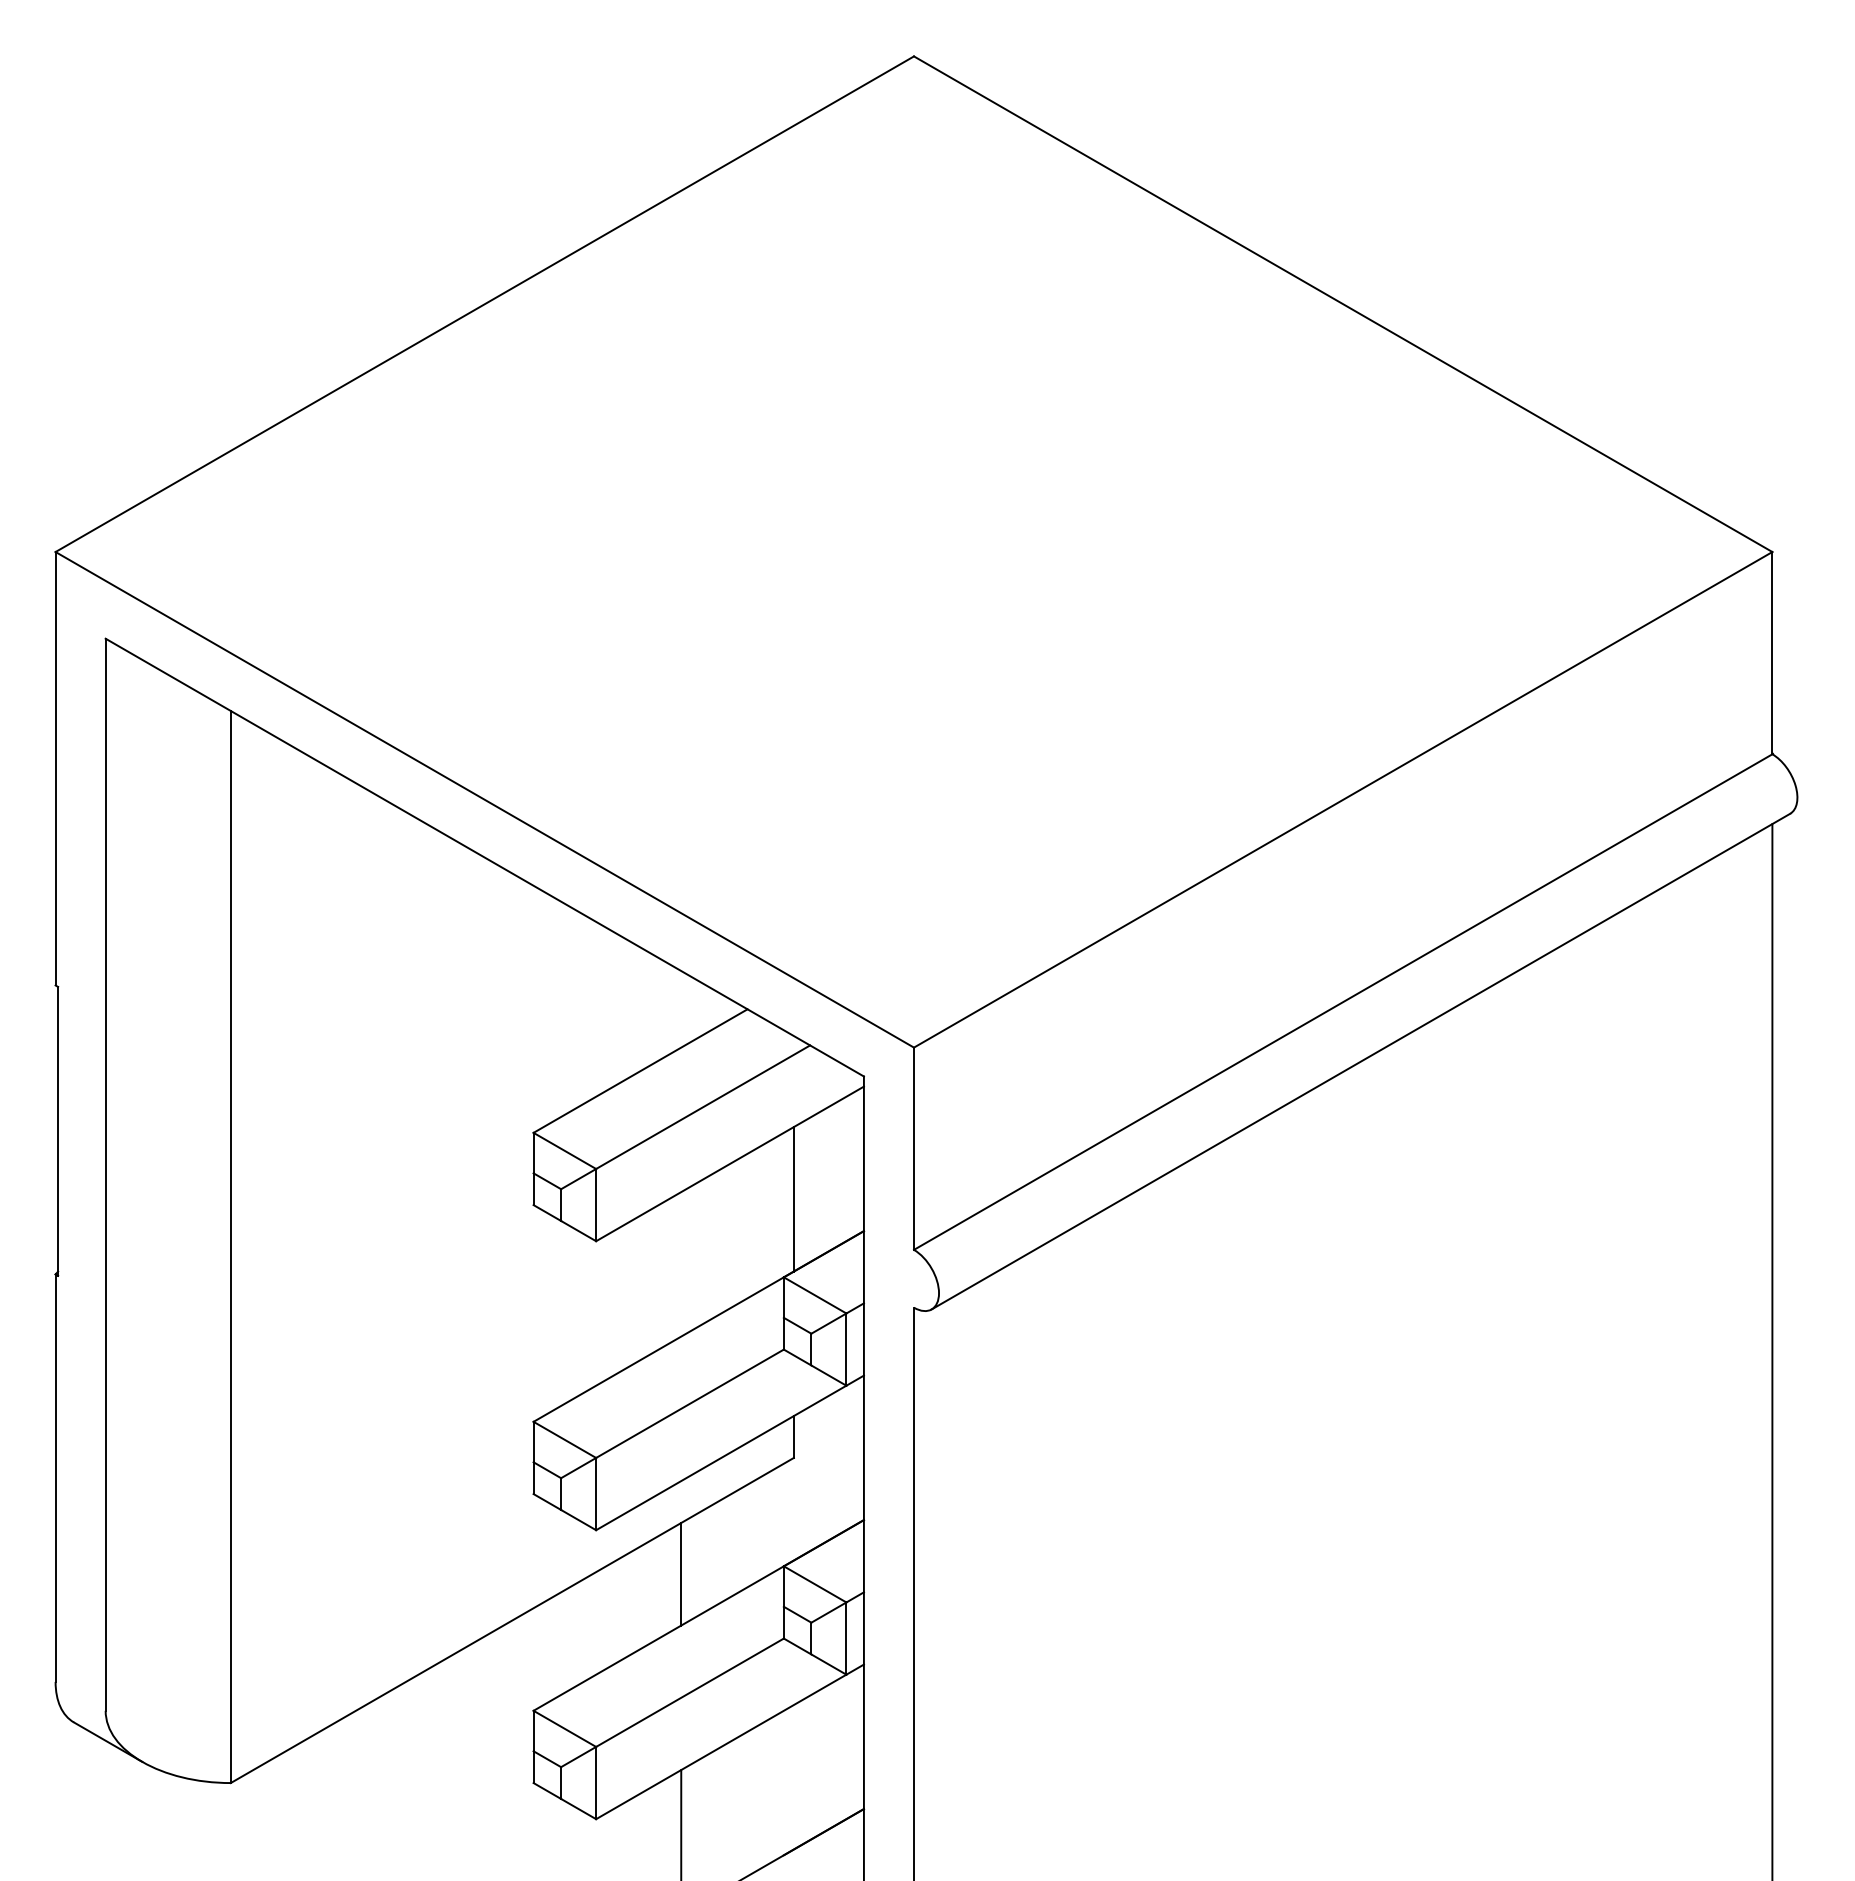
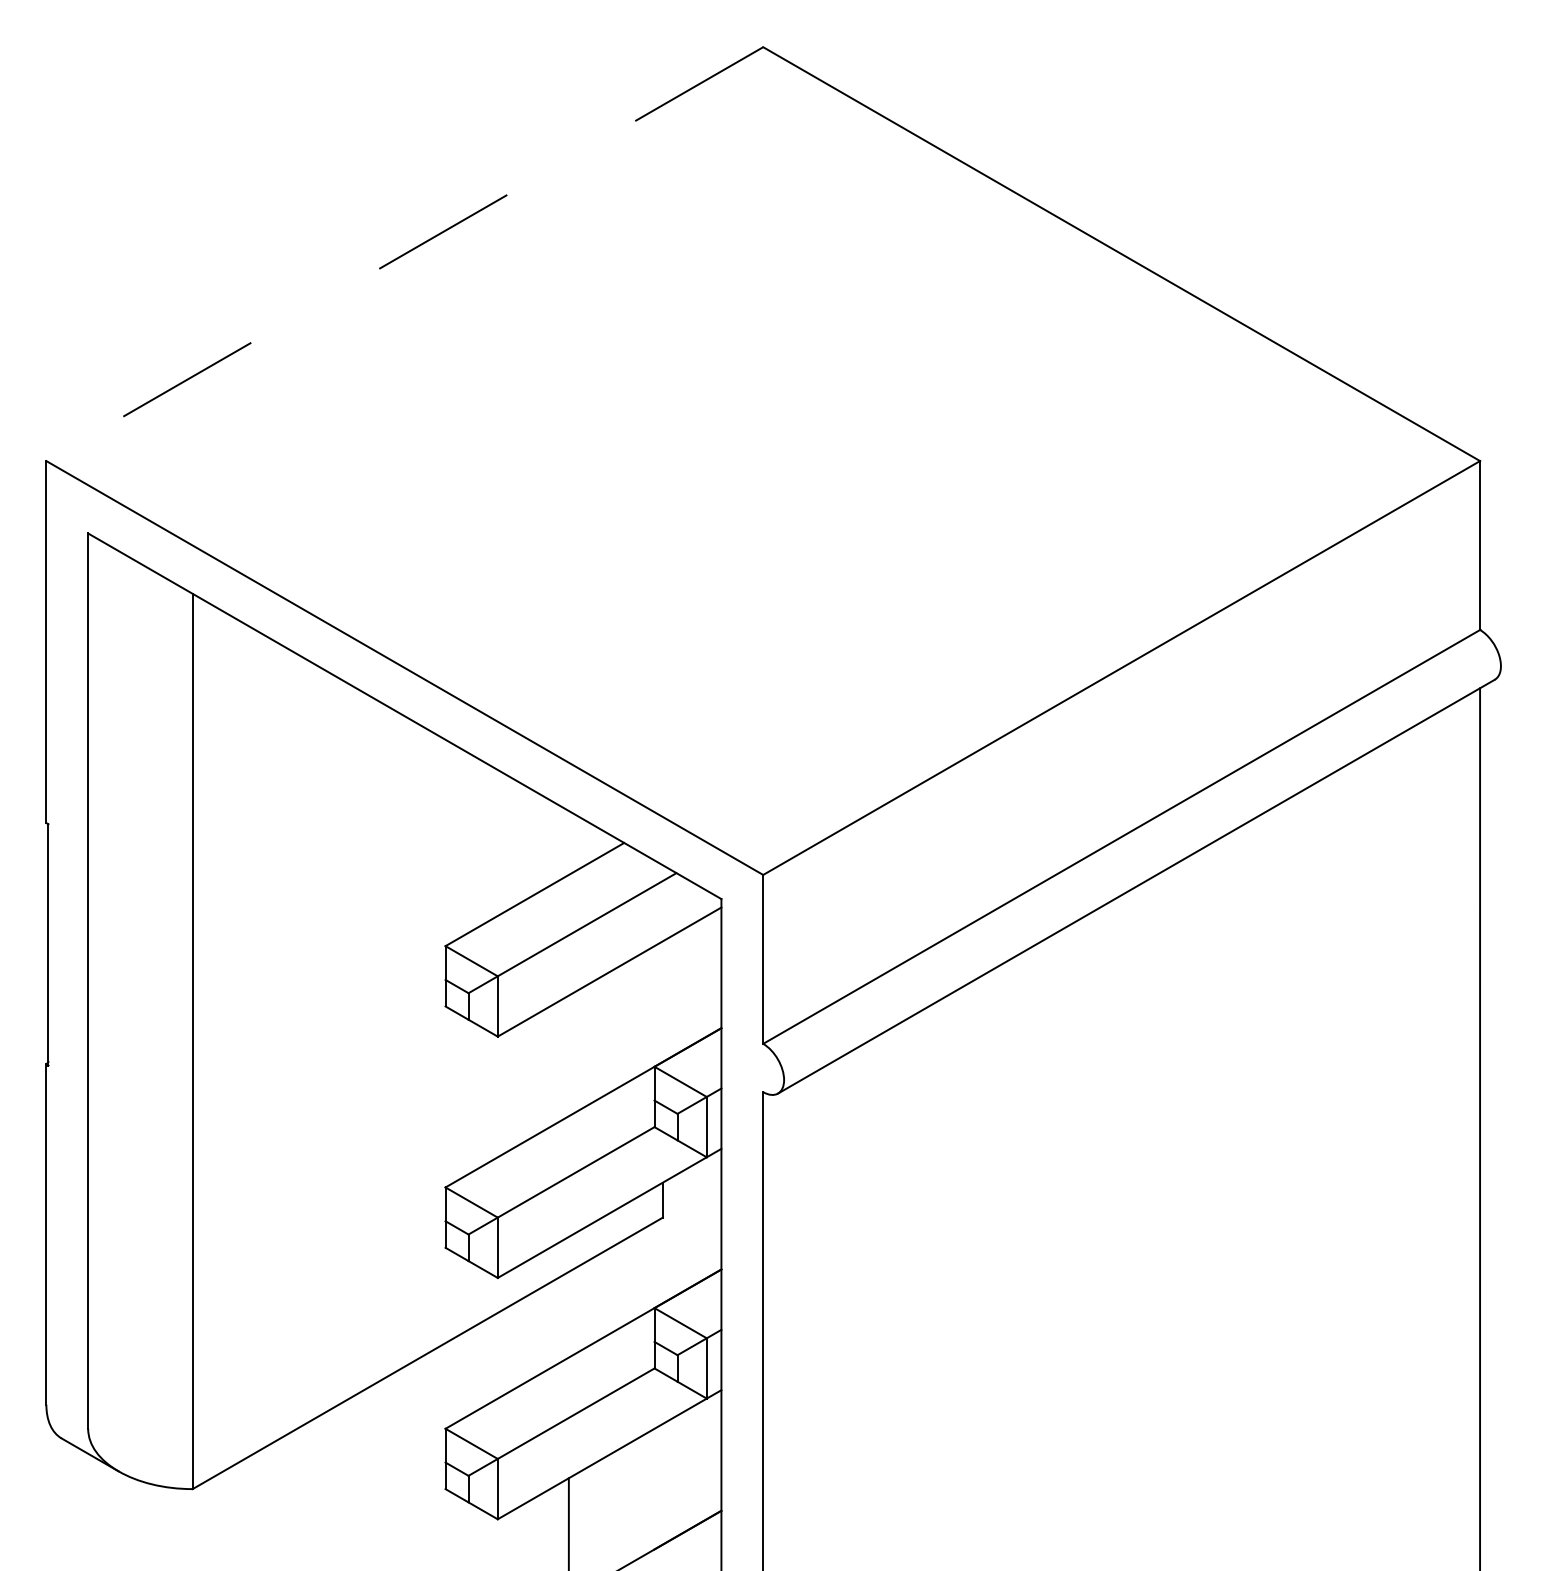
line: (484, 304) -> (404, 254), solid -> dashed
line: (793, 1199) -> (662, 1001), removed
line: (681, 1573) -> (569, 1314), removed

